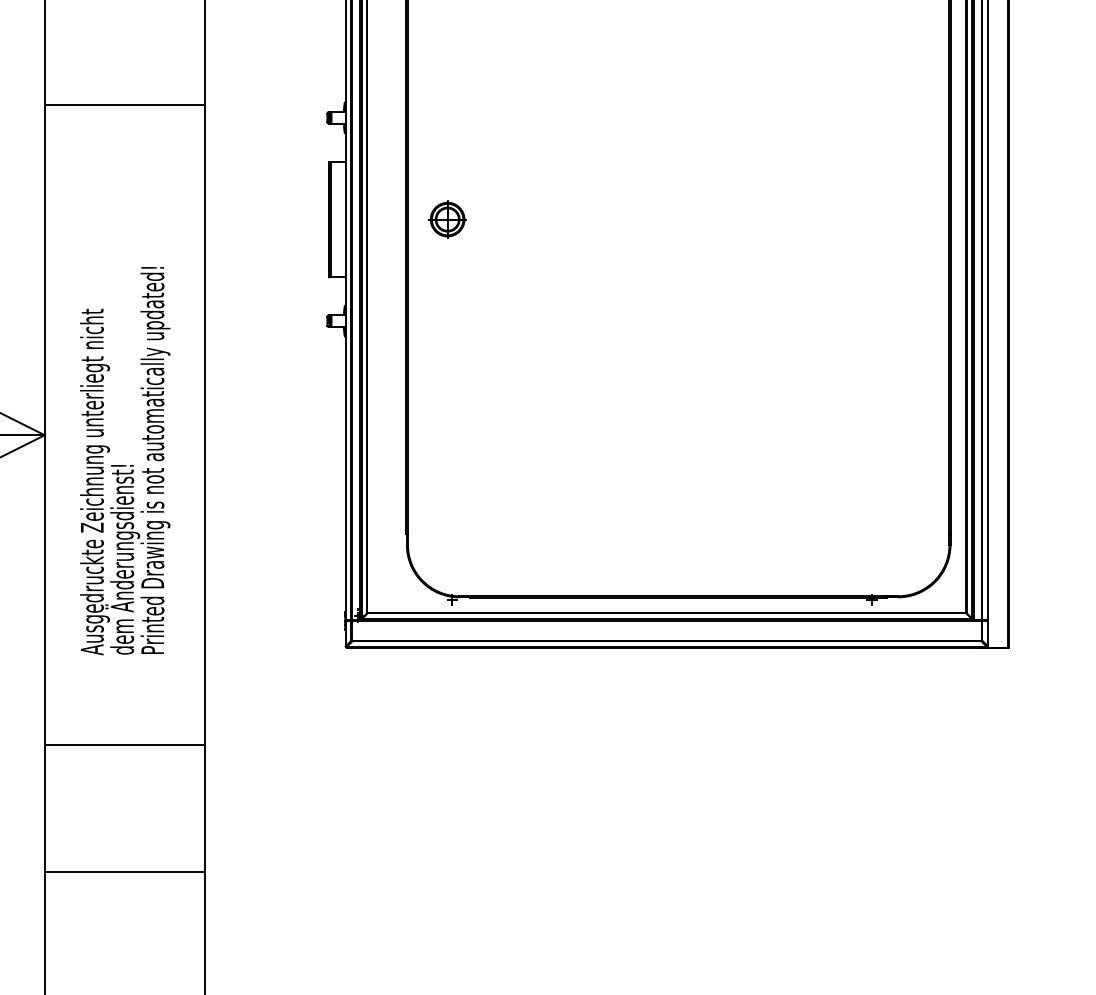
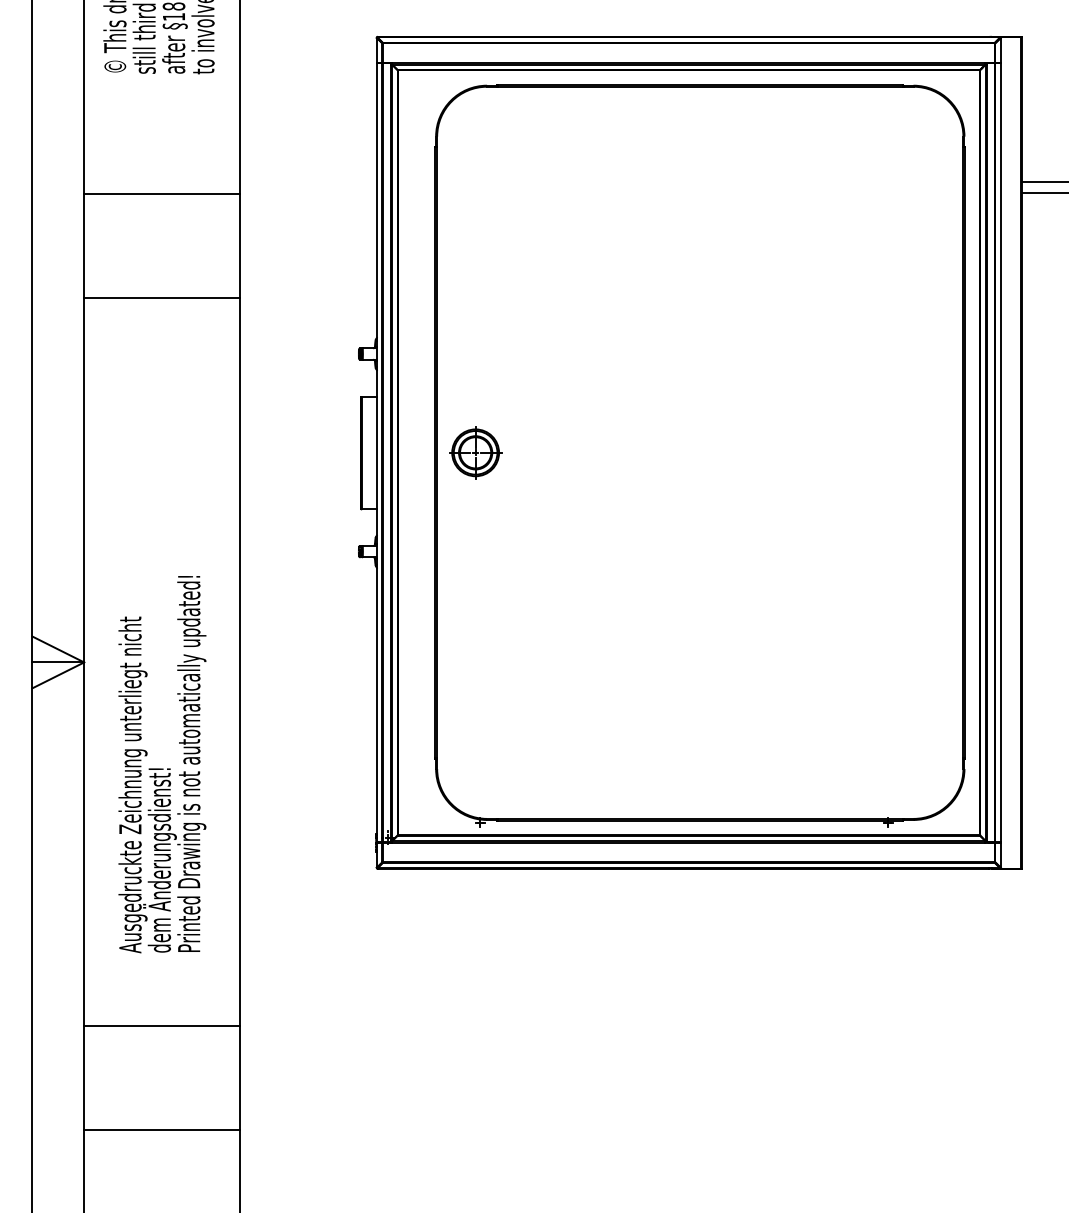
line: (125, 104) -> (162, 298), moved
part: (447, 219) -> (475, 452), size x1.43
text: (125, 461) -> (162, 764), moved
line: (125, 745) -> (162, 1026), moved
line: (125, 871) -> (162, 1130), moved

